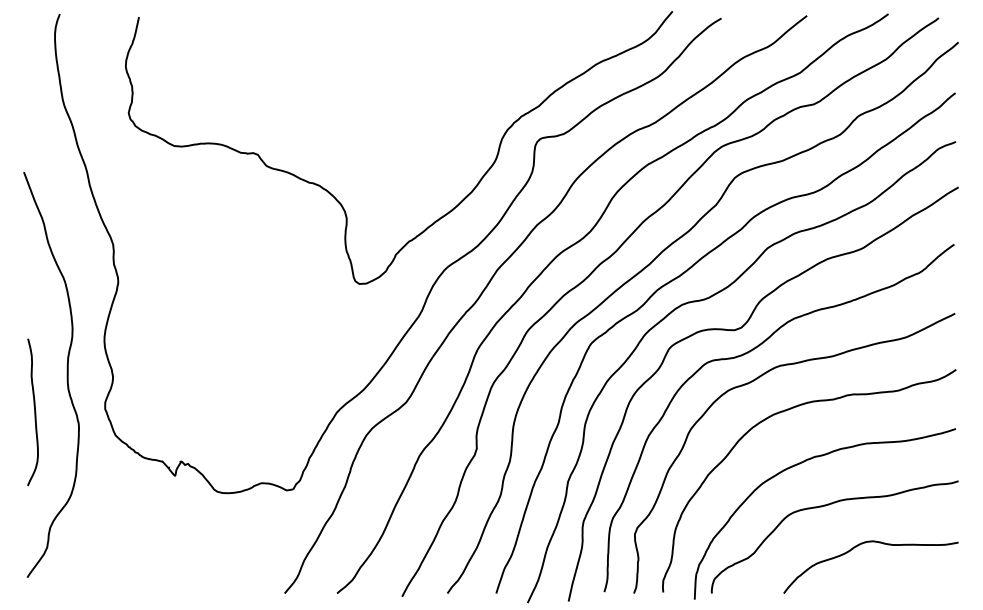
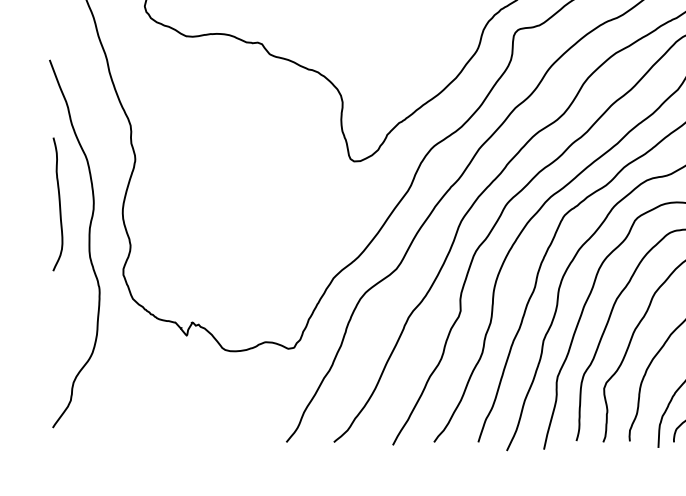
curve: (34, 412) -> (59, 204), moved

